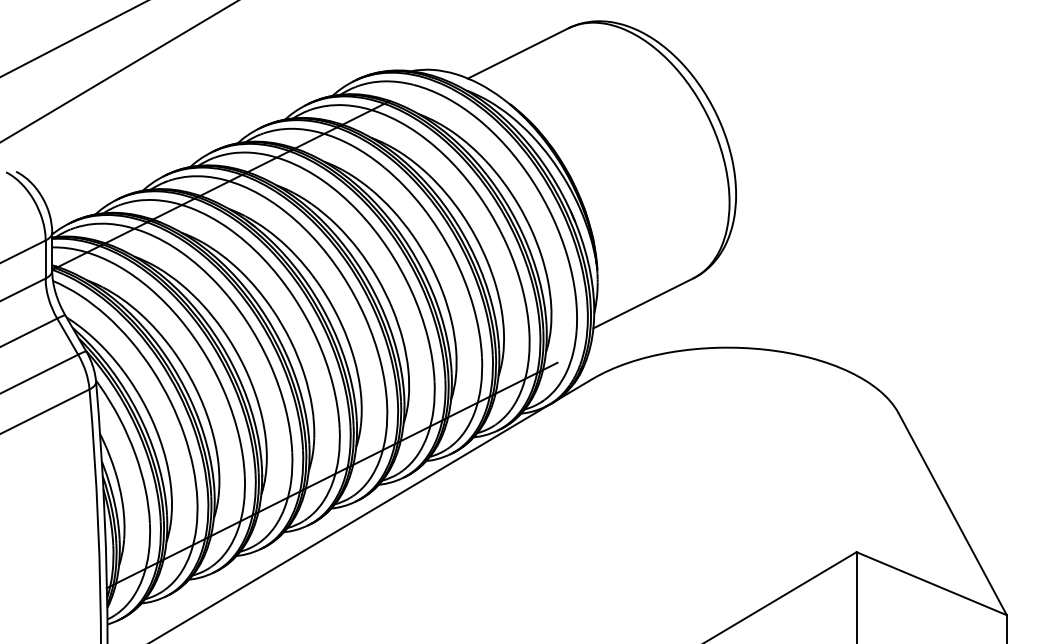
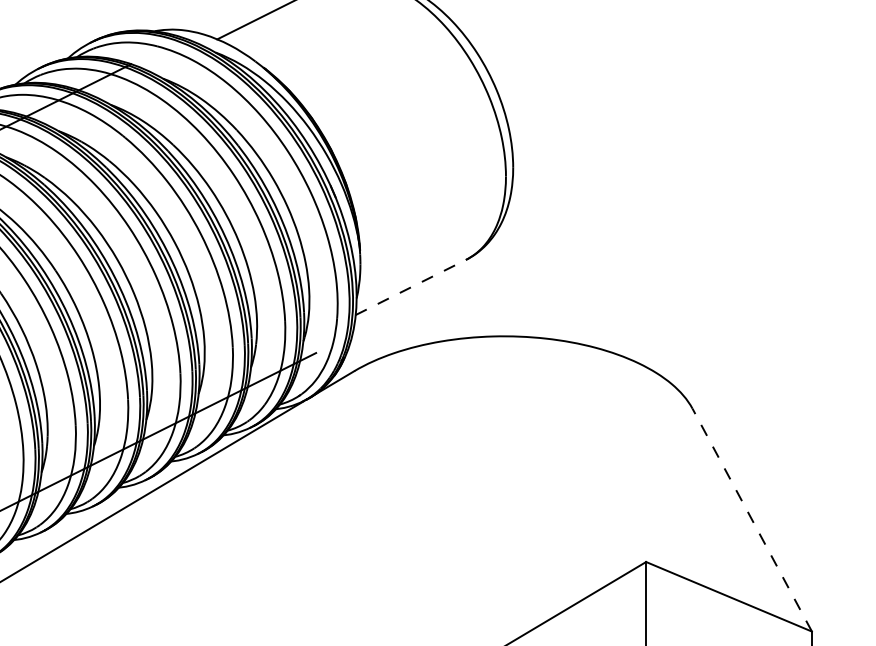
line: (643, 303) -> (410, 287), solid -> dashed
line: (952, 514) -> (751, 520), solid -> dashed

